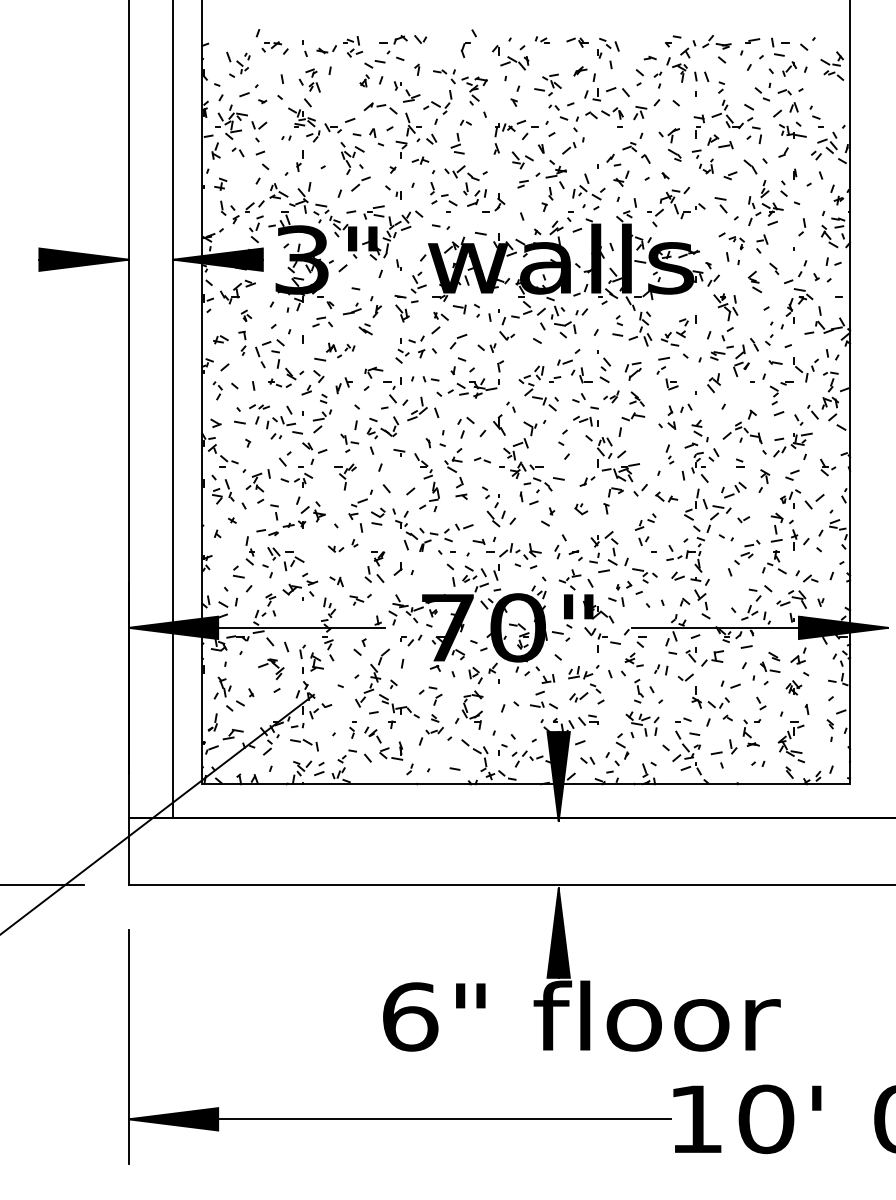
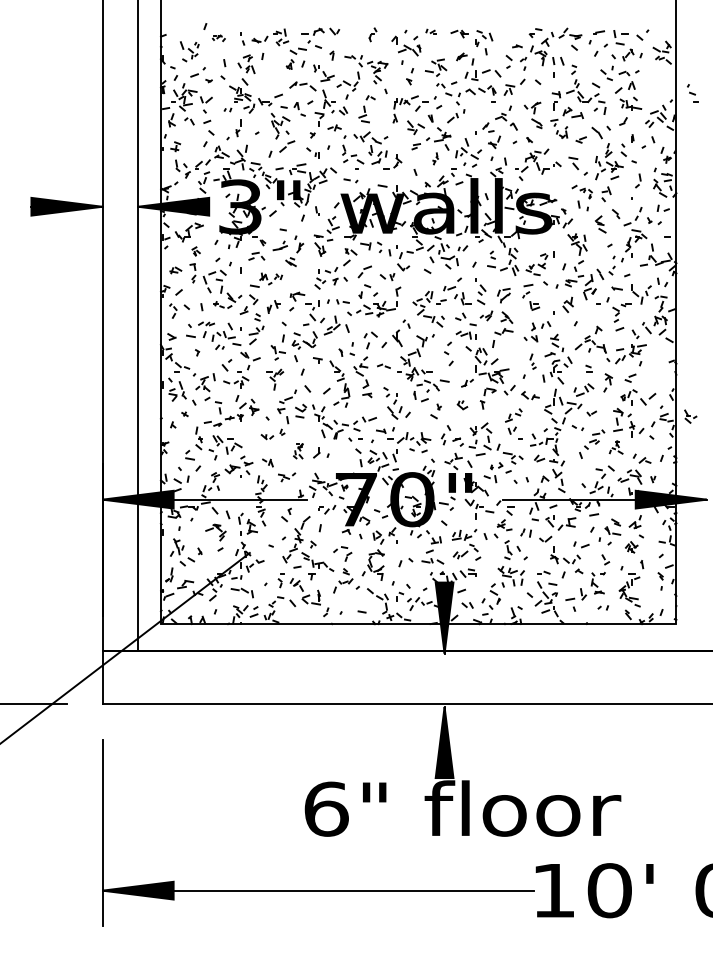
part: (468, 43) -> (372, 34), size x0.6
part: (274, 47) -> (218, 37), size x0.6
part: (816, 116) -> (692, 92), moved
part: (547, 199) -> (435, 158), size x0.6
part: (828, 467) -> (691, 416), moved
part: (774, 562) -> (616, 447), size x0.7
part: (374, 566) -> (298, 450), size x0.6

